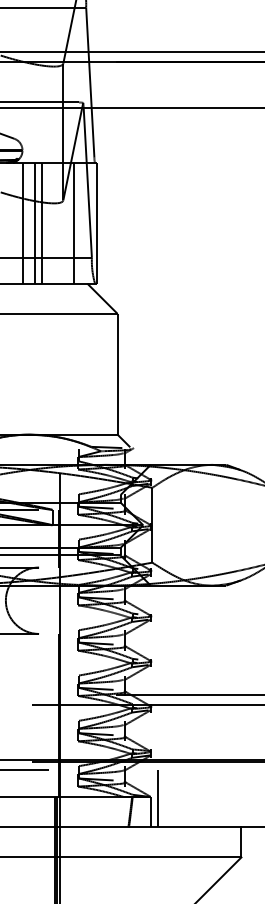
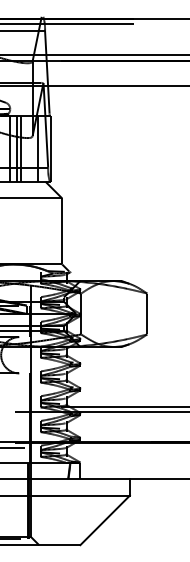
line: (158, 798) -> (84, 463), removed

